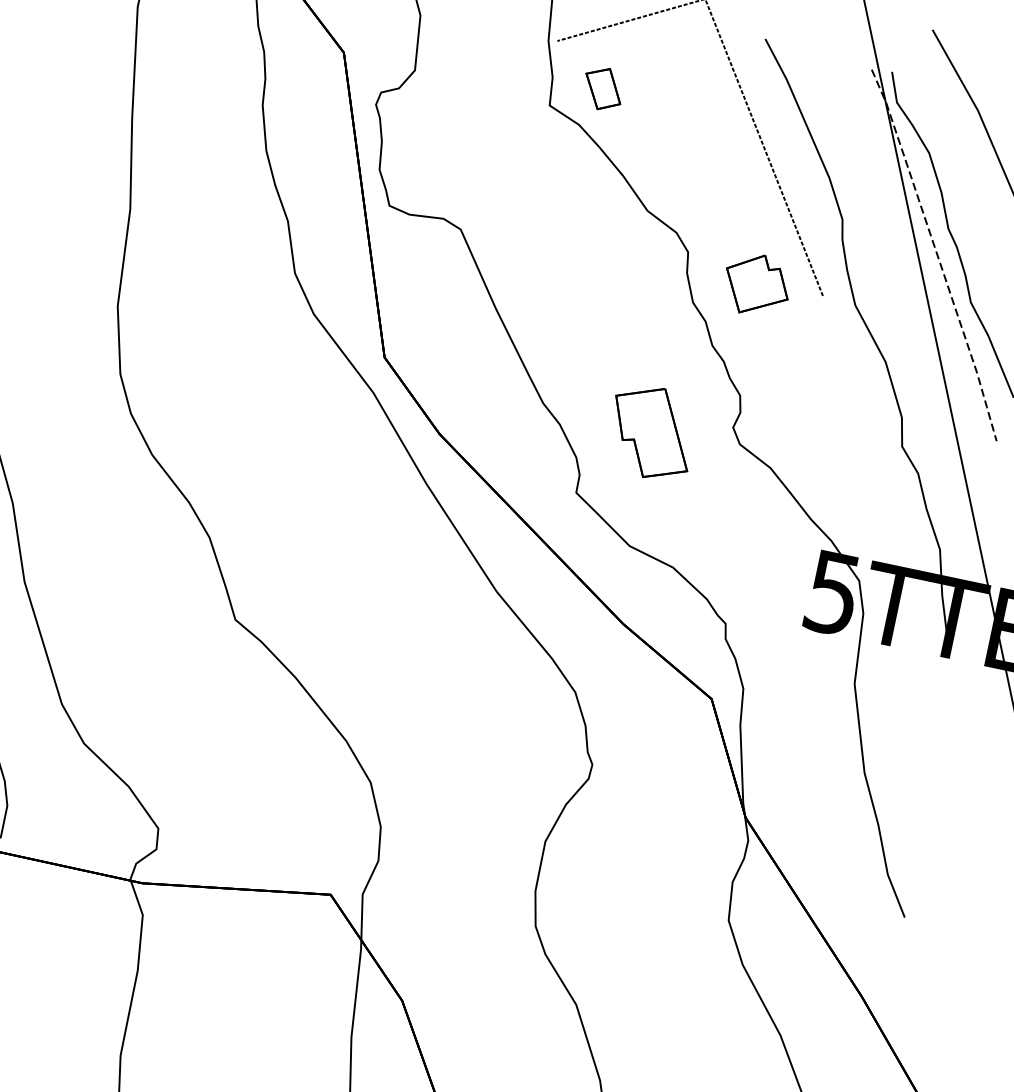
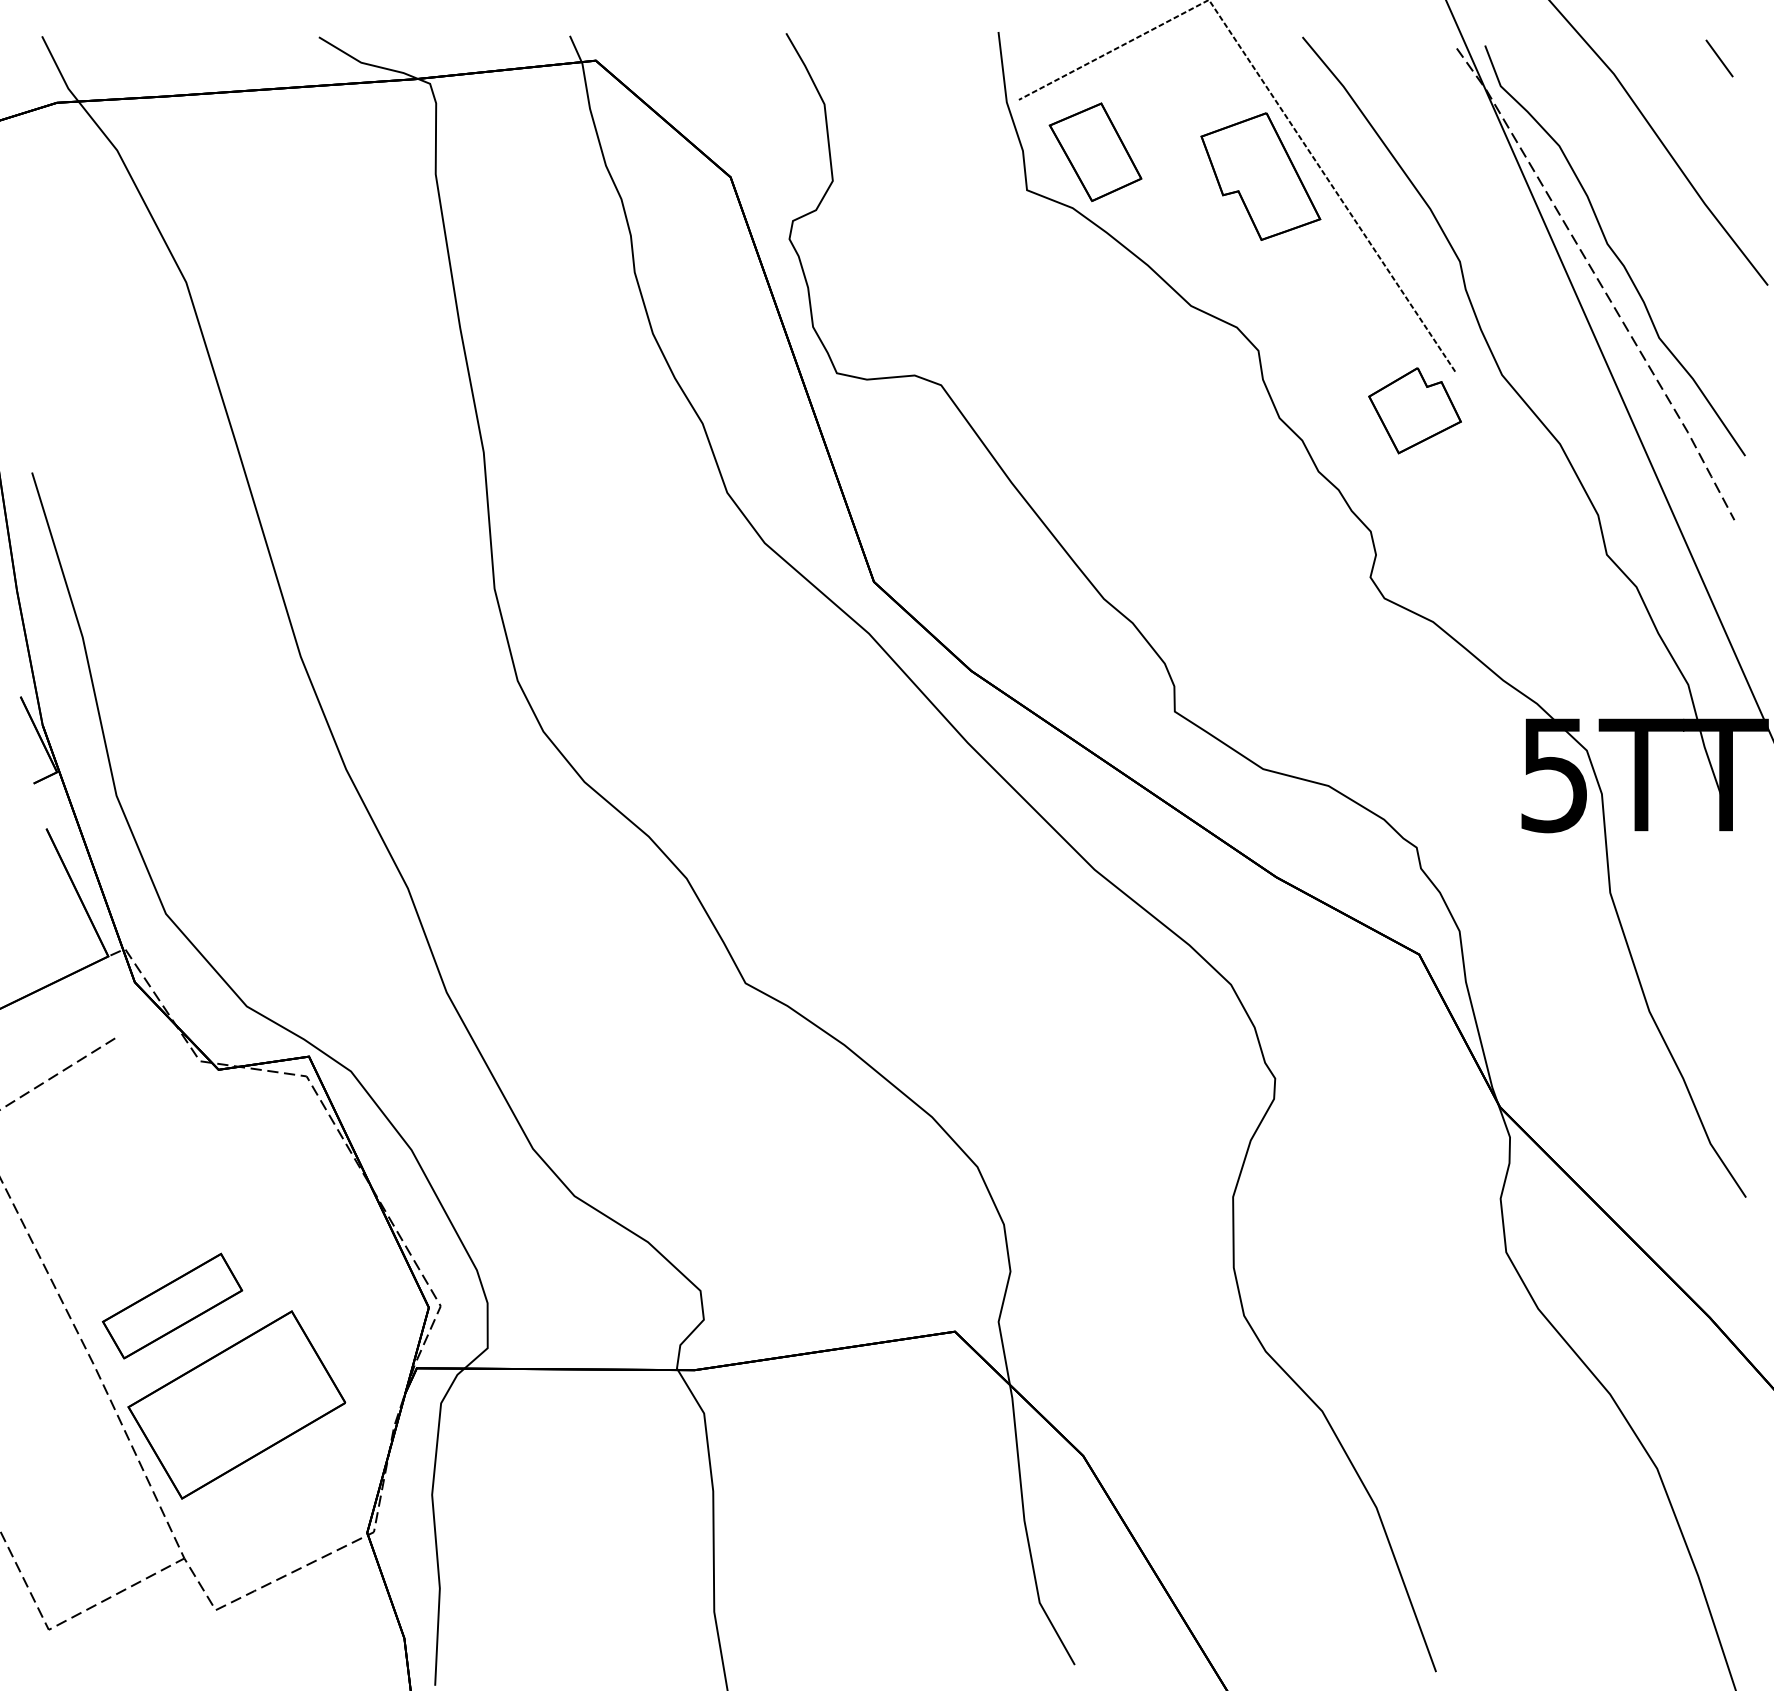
part: (603, 88) -> (1095, 151), size x1.67
part: (756, 284) -> (1414, 410), moved
part: (651, 432) -> (1260, 176), moved

